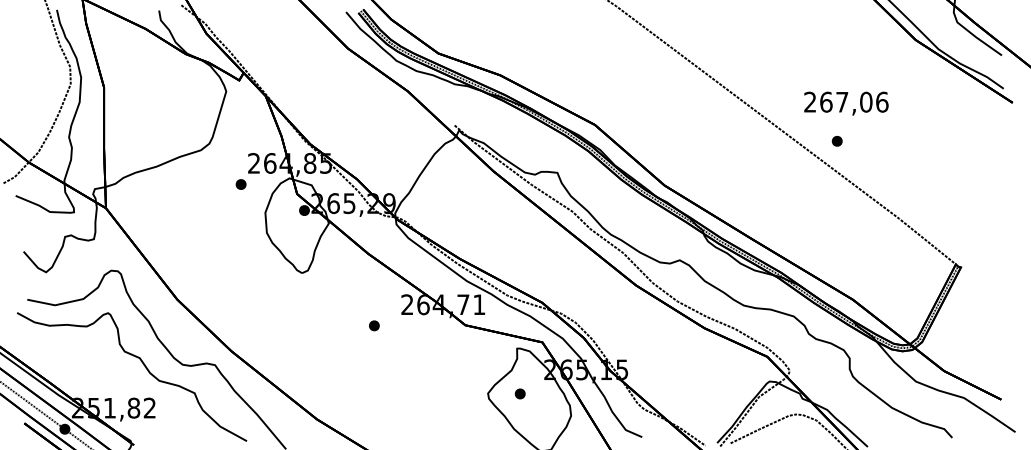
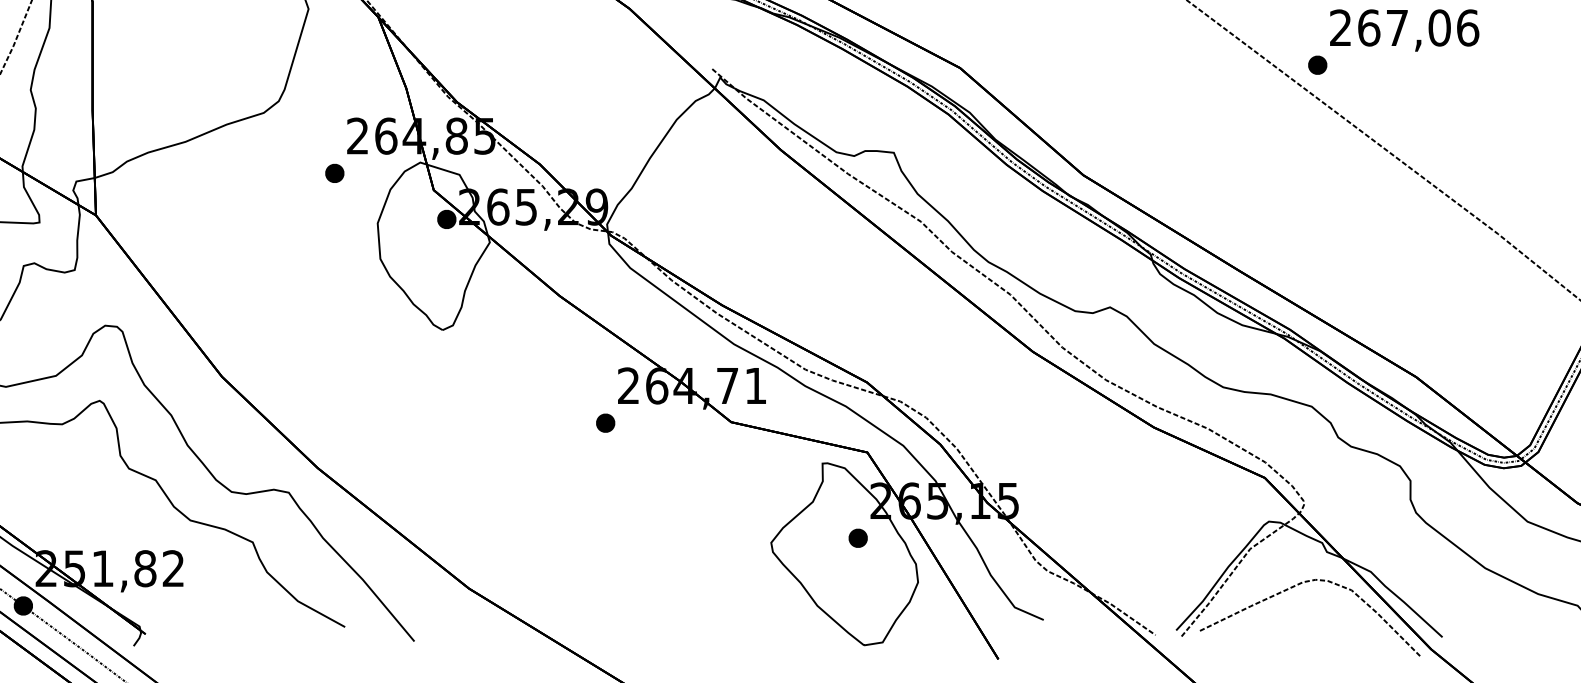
part: (836, 141) -> (1316, 65), moved
part: (374, 325) -> (605, 422), moved
part: (519, 393) -> (856, 537), moved

